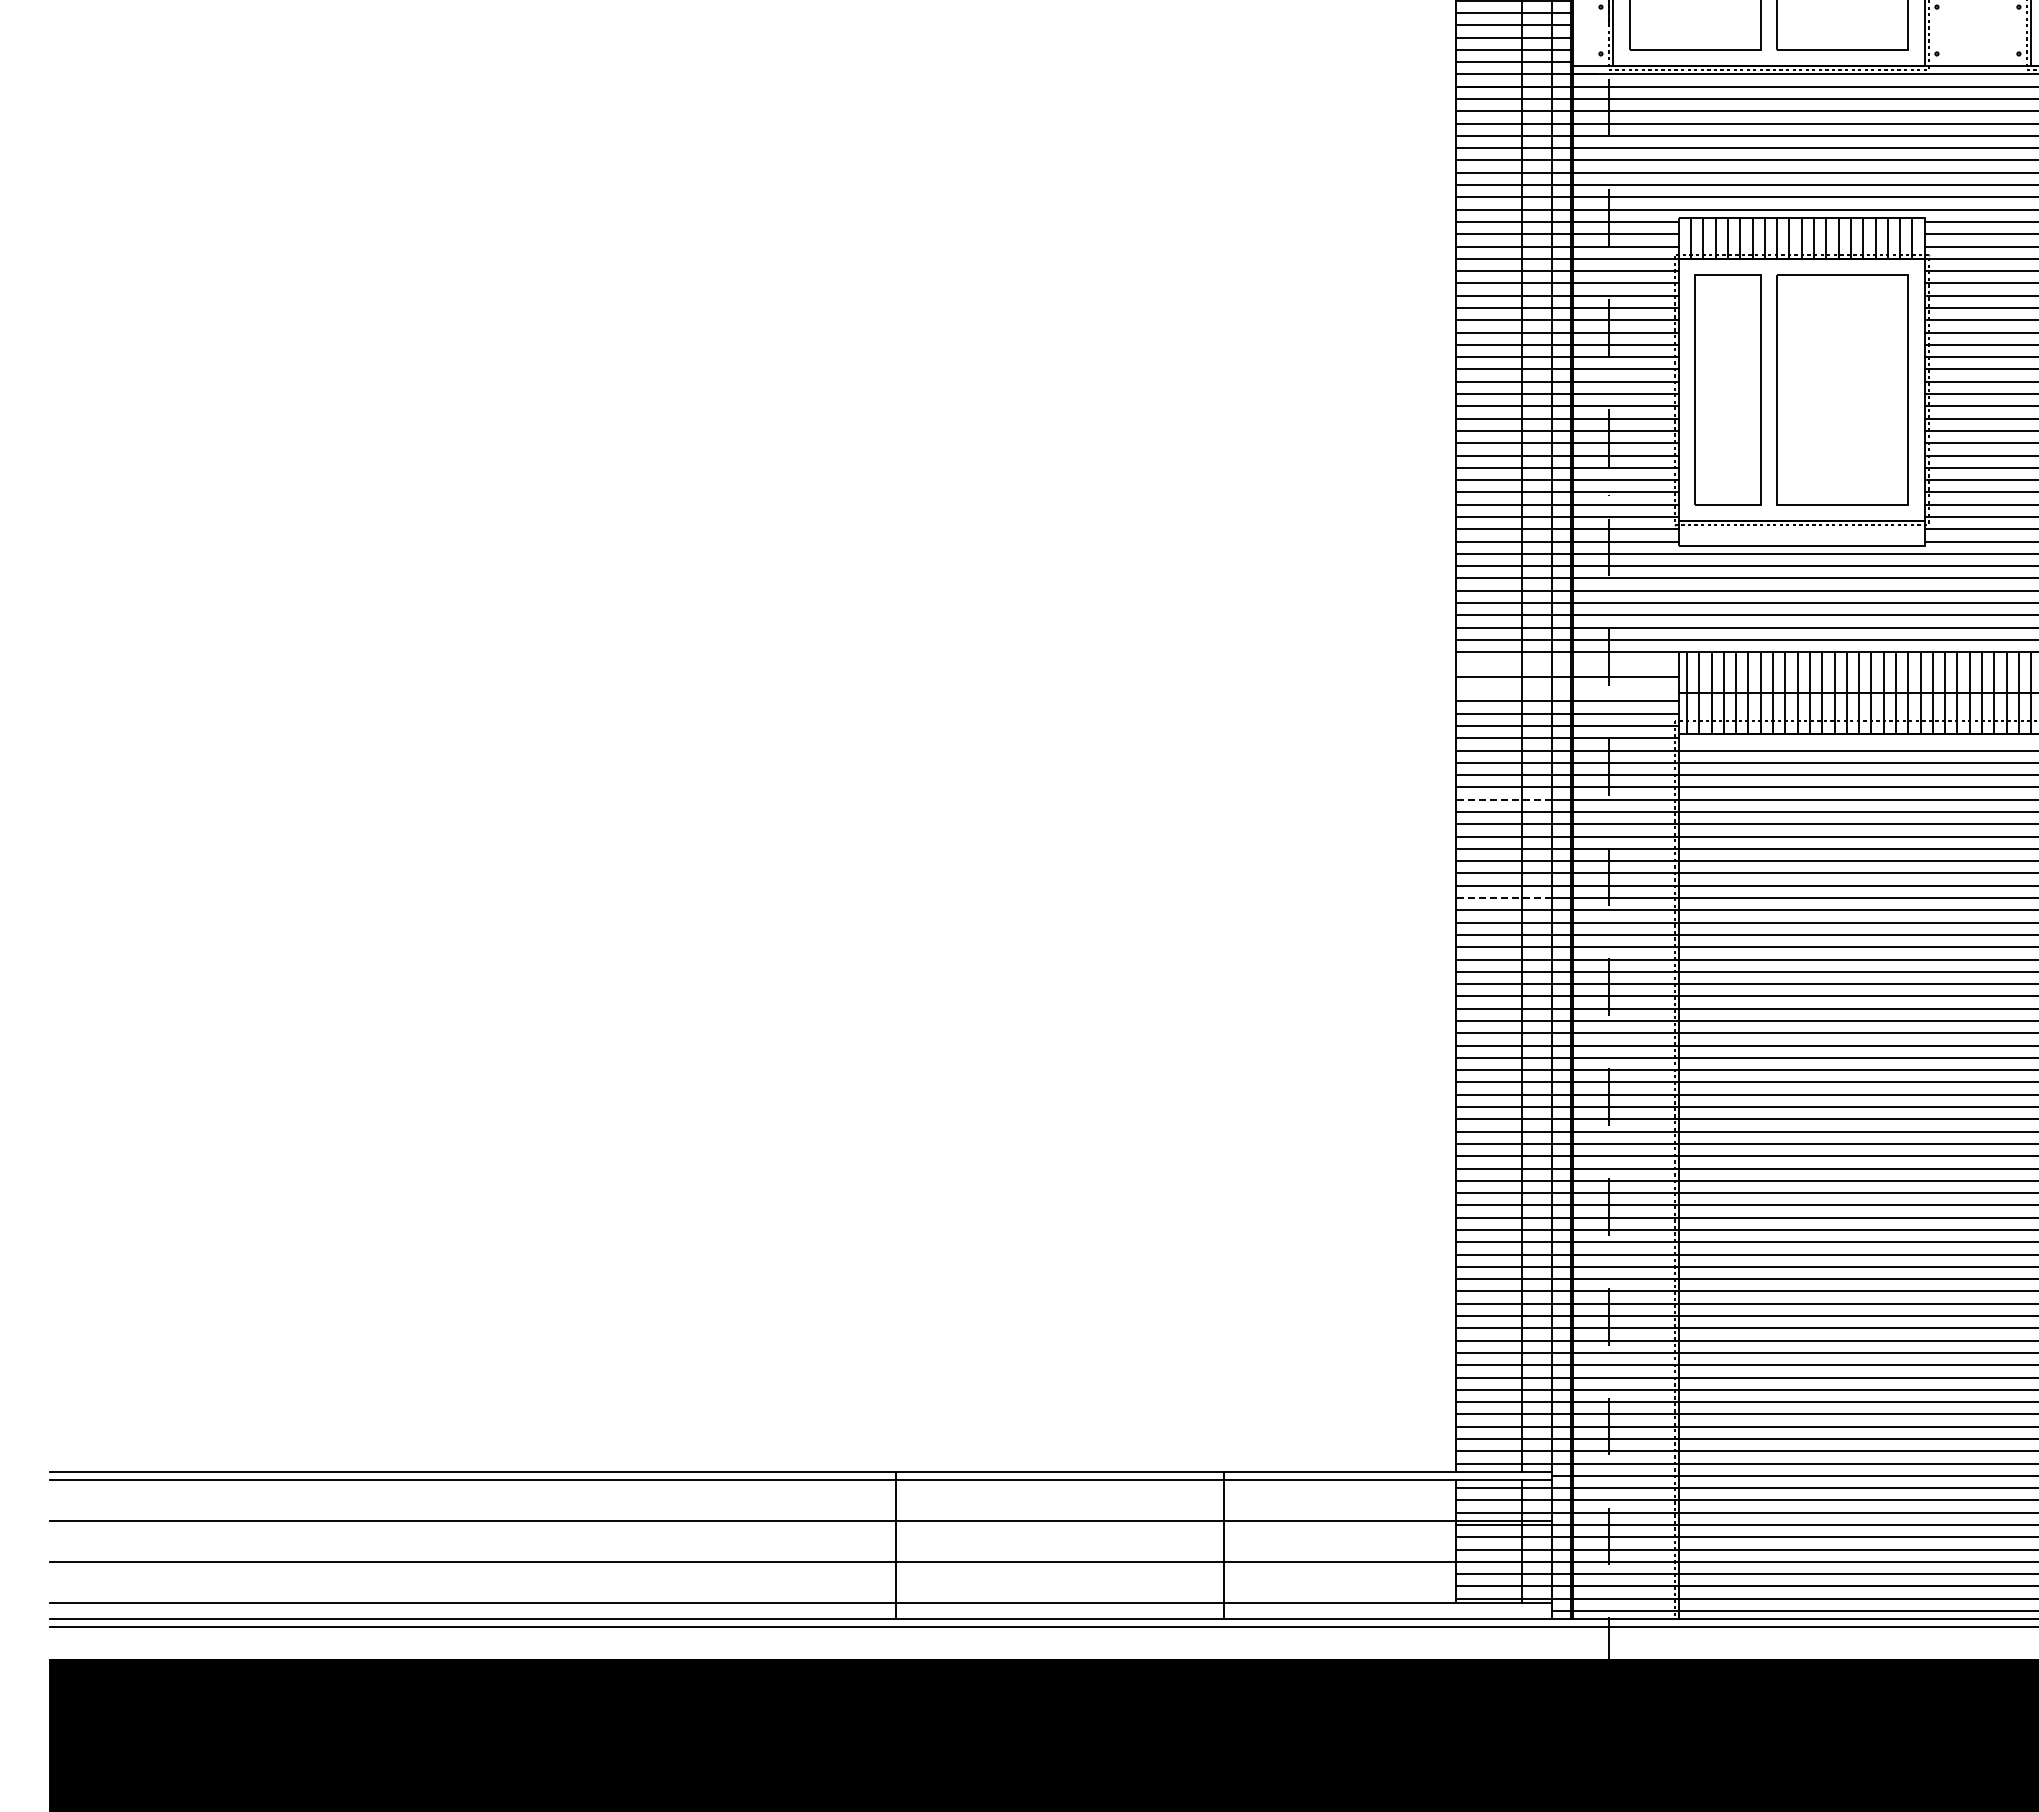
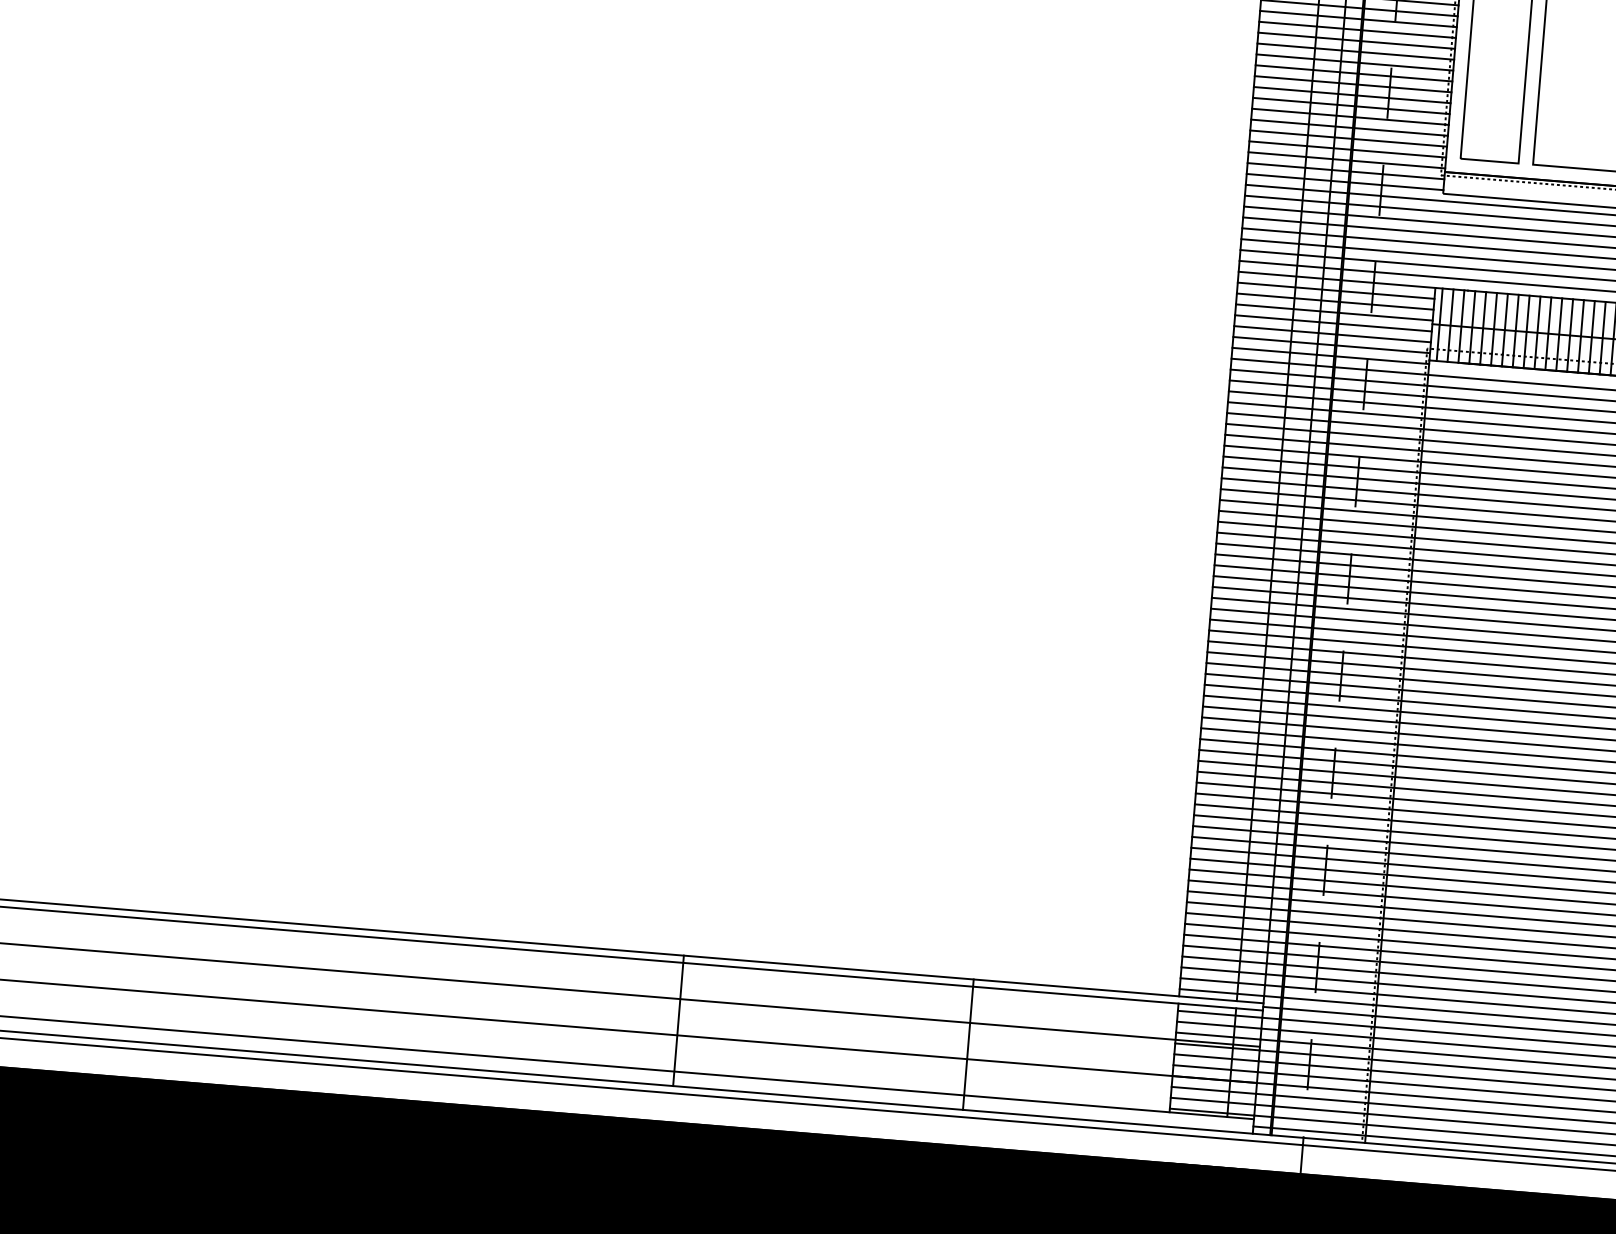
line: (1567, 664) -> (1336, 290), added
line: (1567, 689) -> (1334, 312), added
line: (1504, 799) -> (1270, 405), dashed -> solid
line: (1504, 898) -> (1263, 493), dashed -> solid

